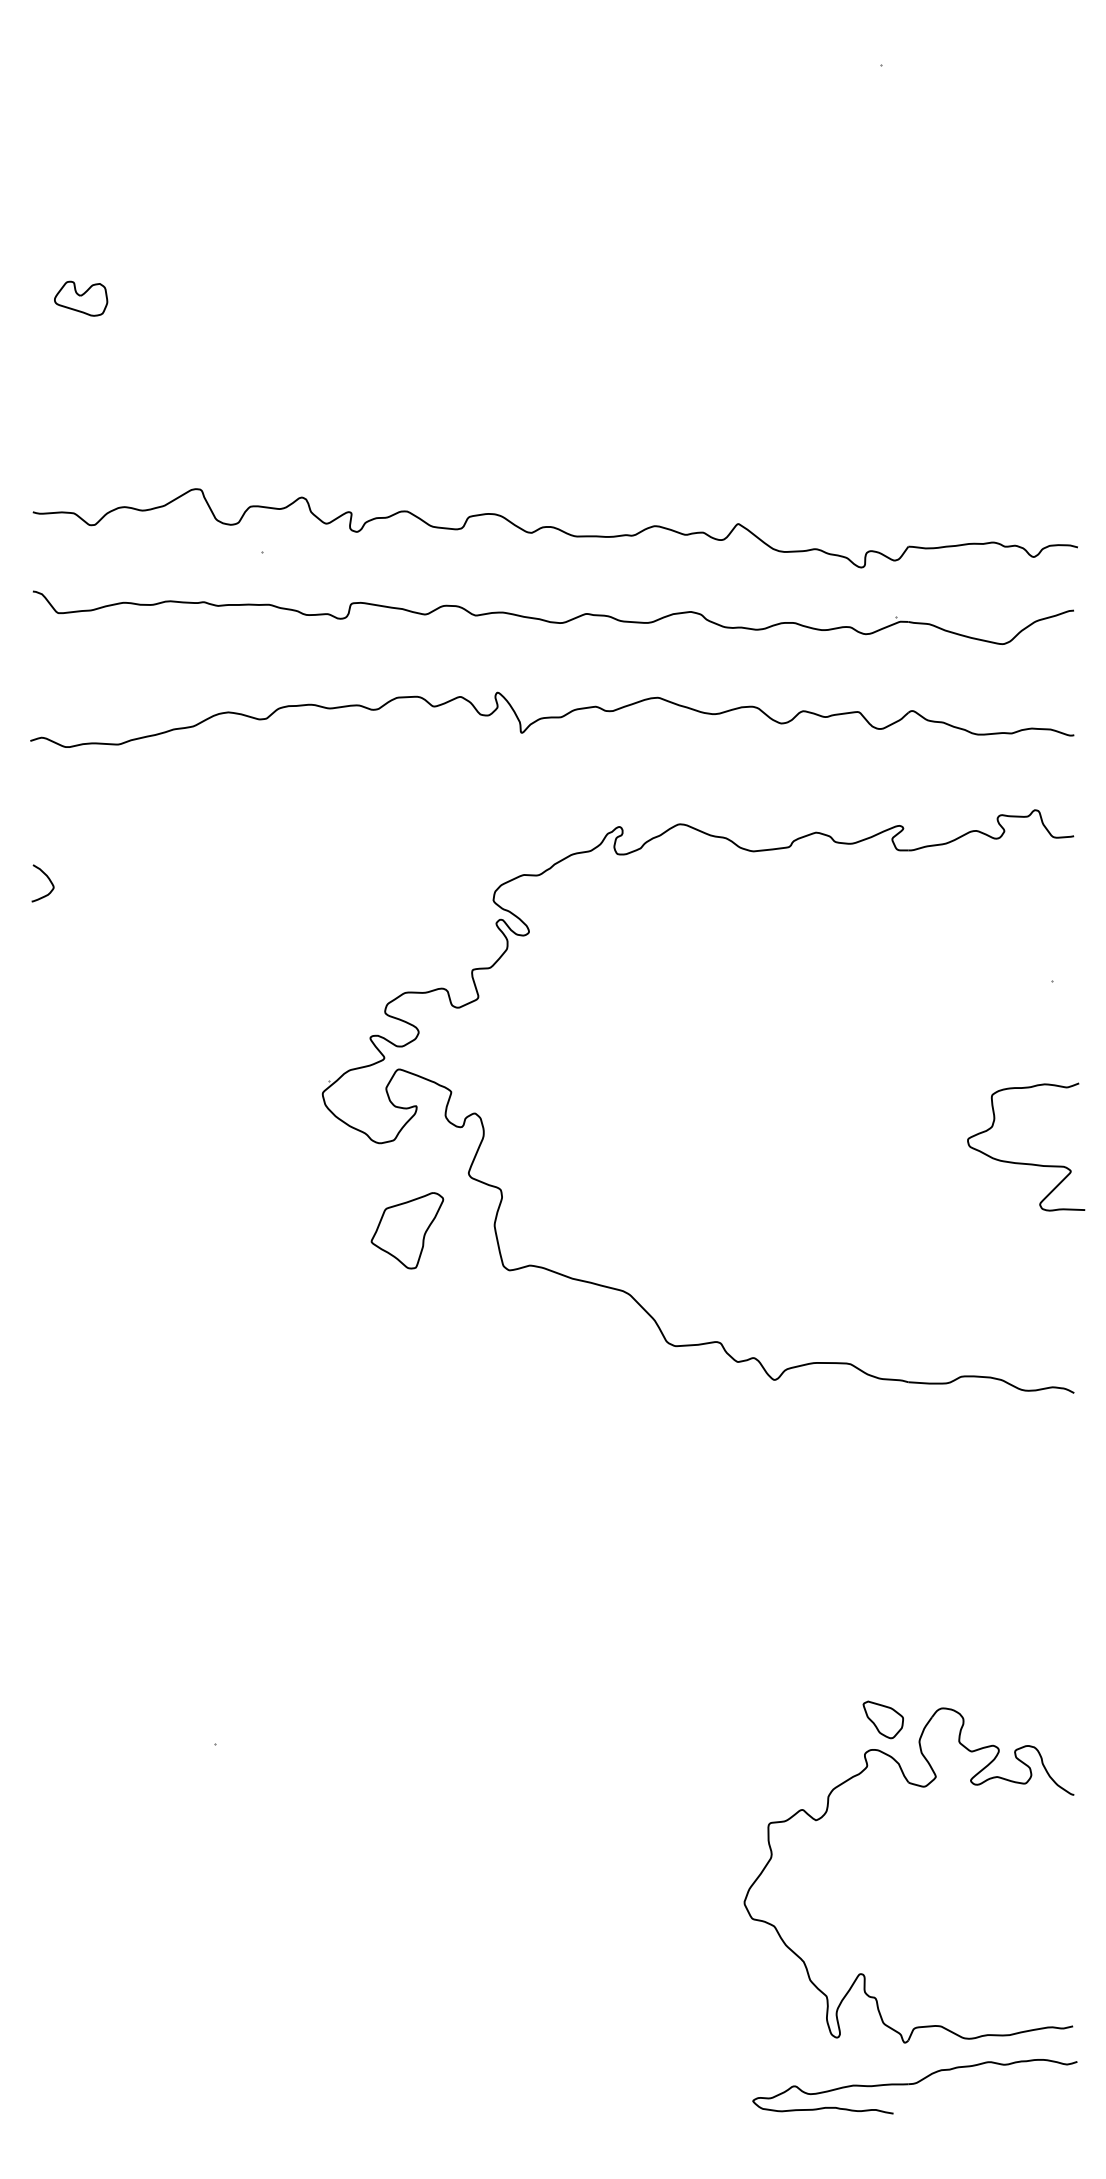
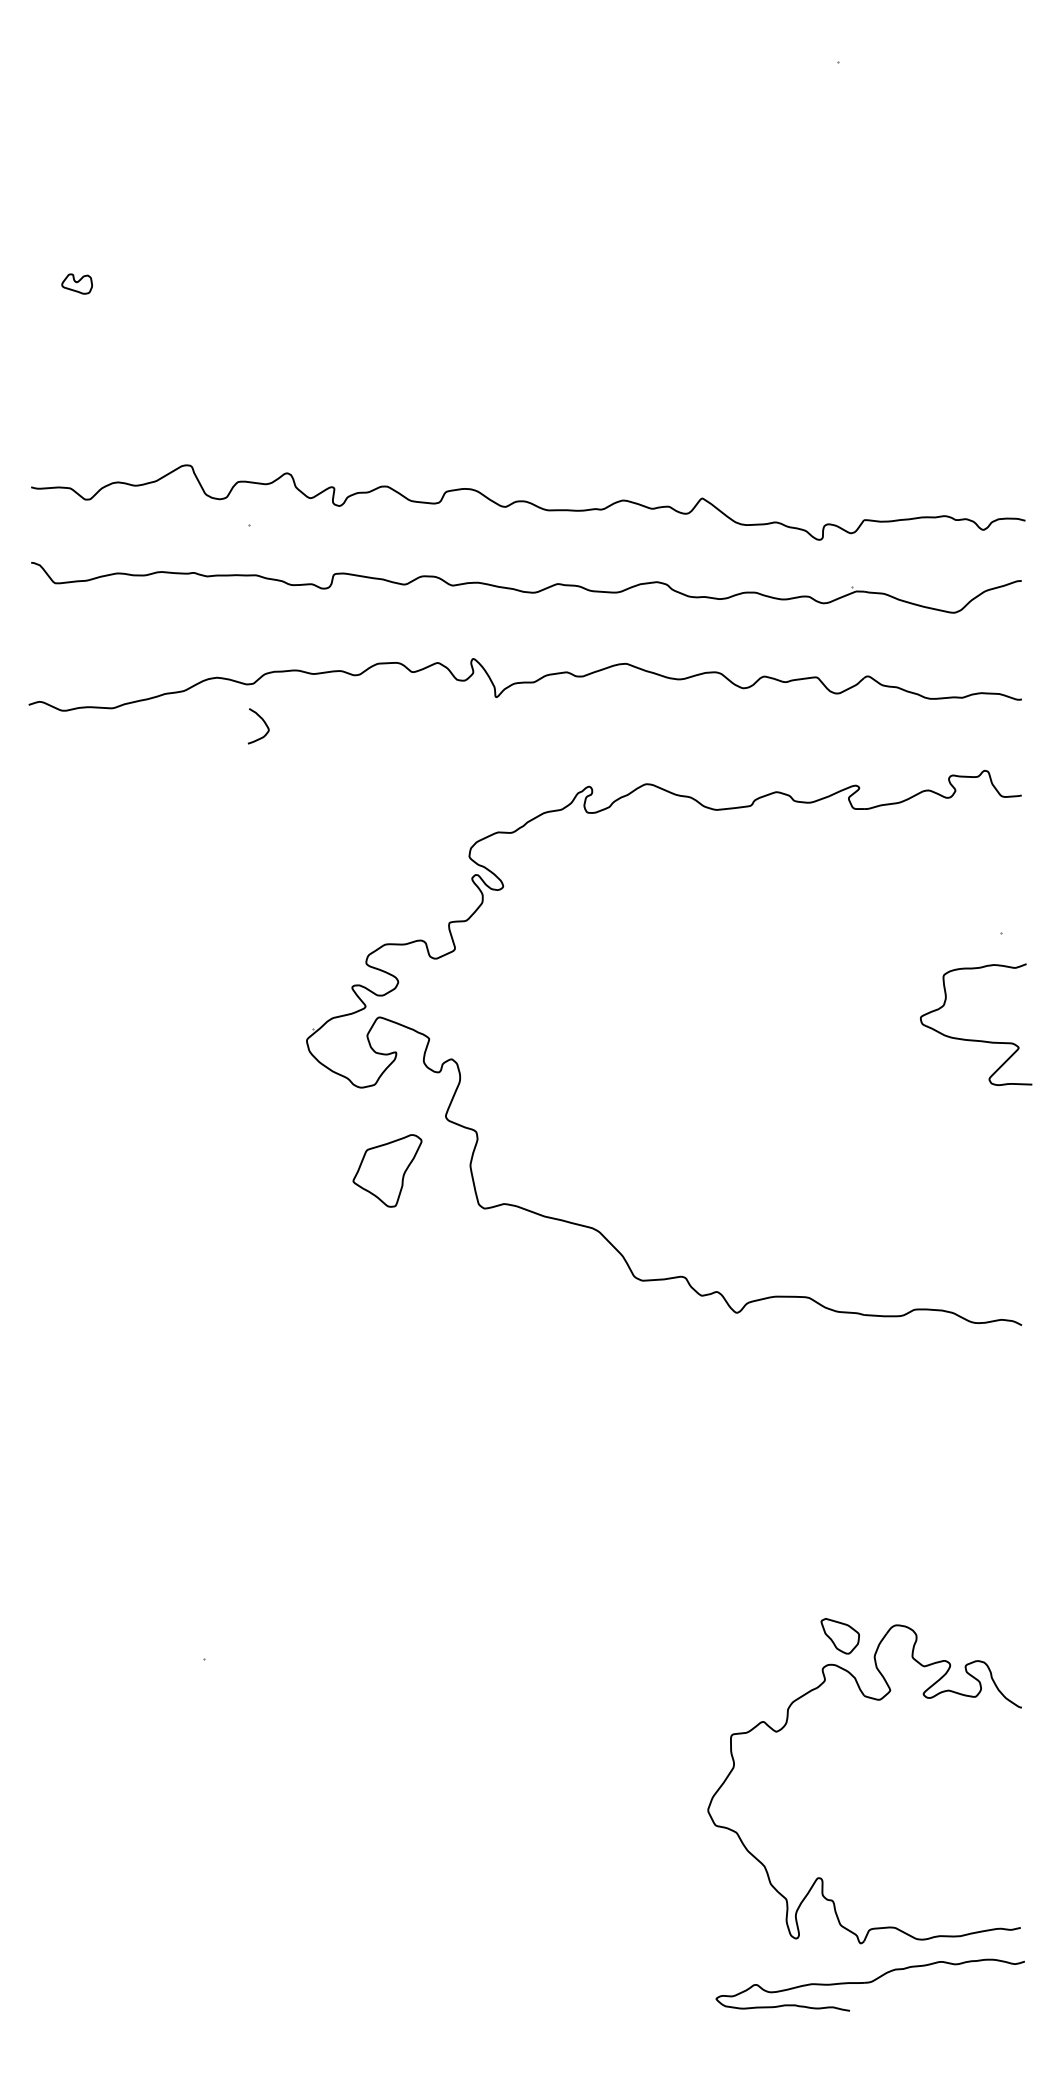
part: (81, 298) -> (77, 283), size x0.6
curve: (47, 878) -> (262, 721), moved
curve: (1023, 1162) -> (973, 1039), moved

